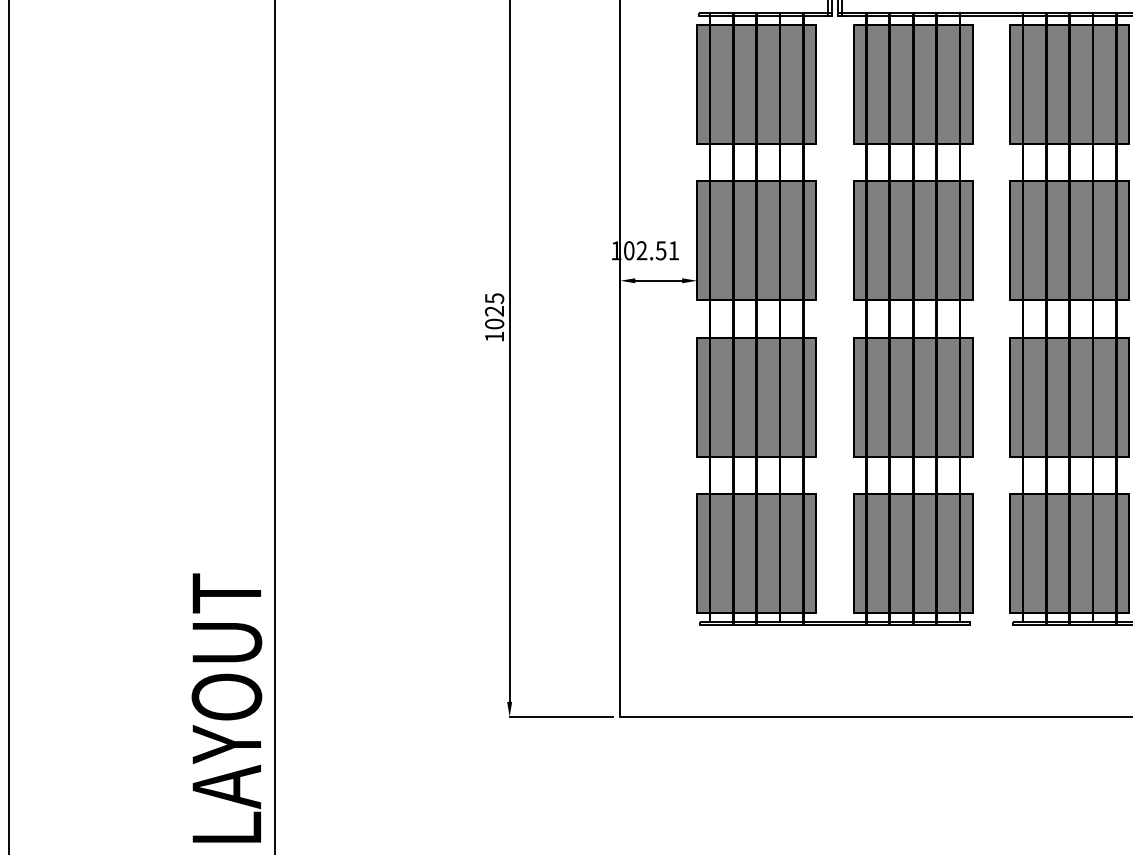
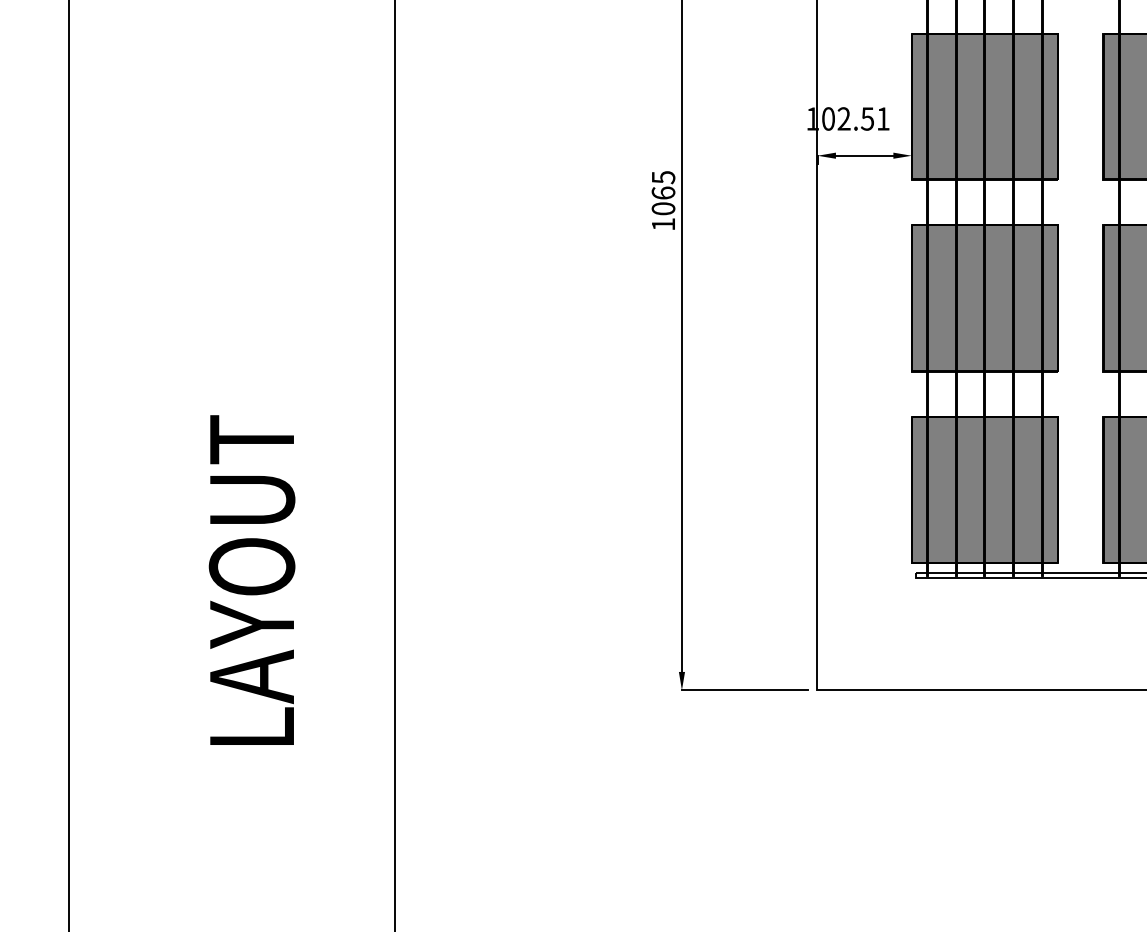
text: (494, 311) -> (663, 193), 1025 -> 1065
text: (226, 707) -> (251, 579), moved

